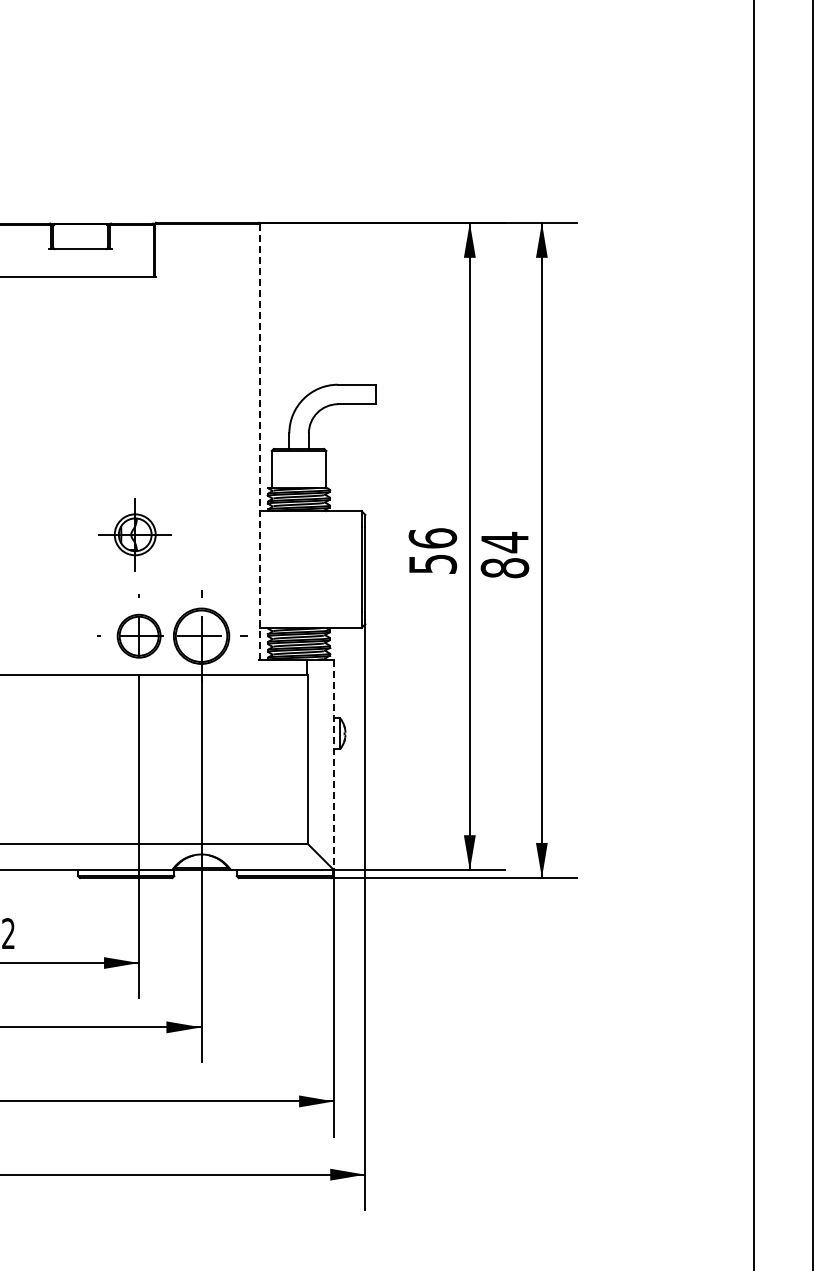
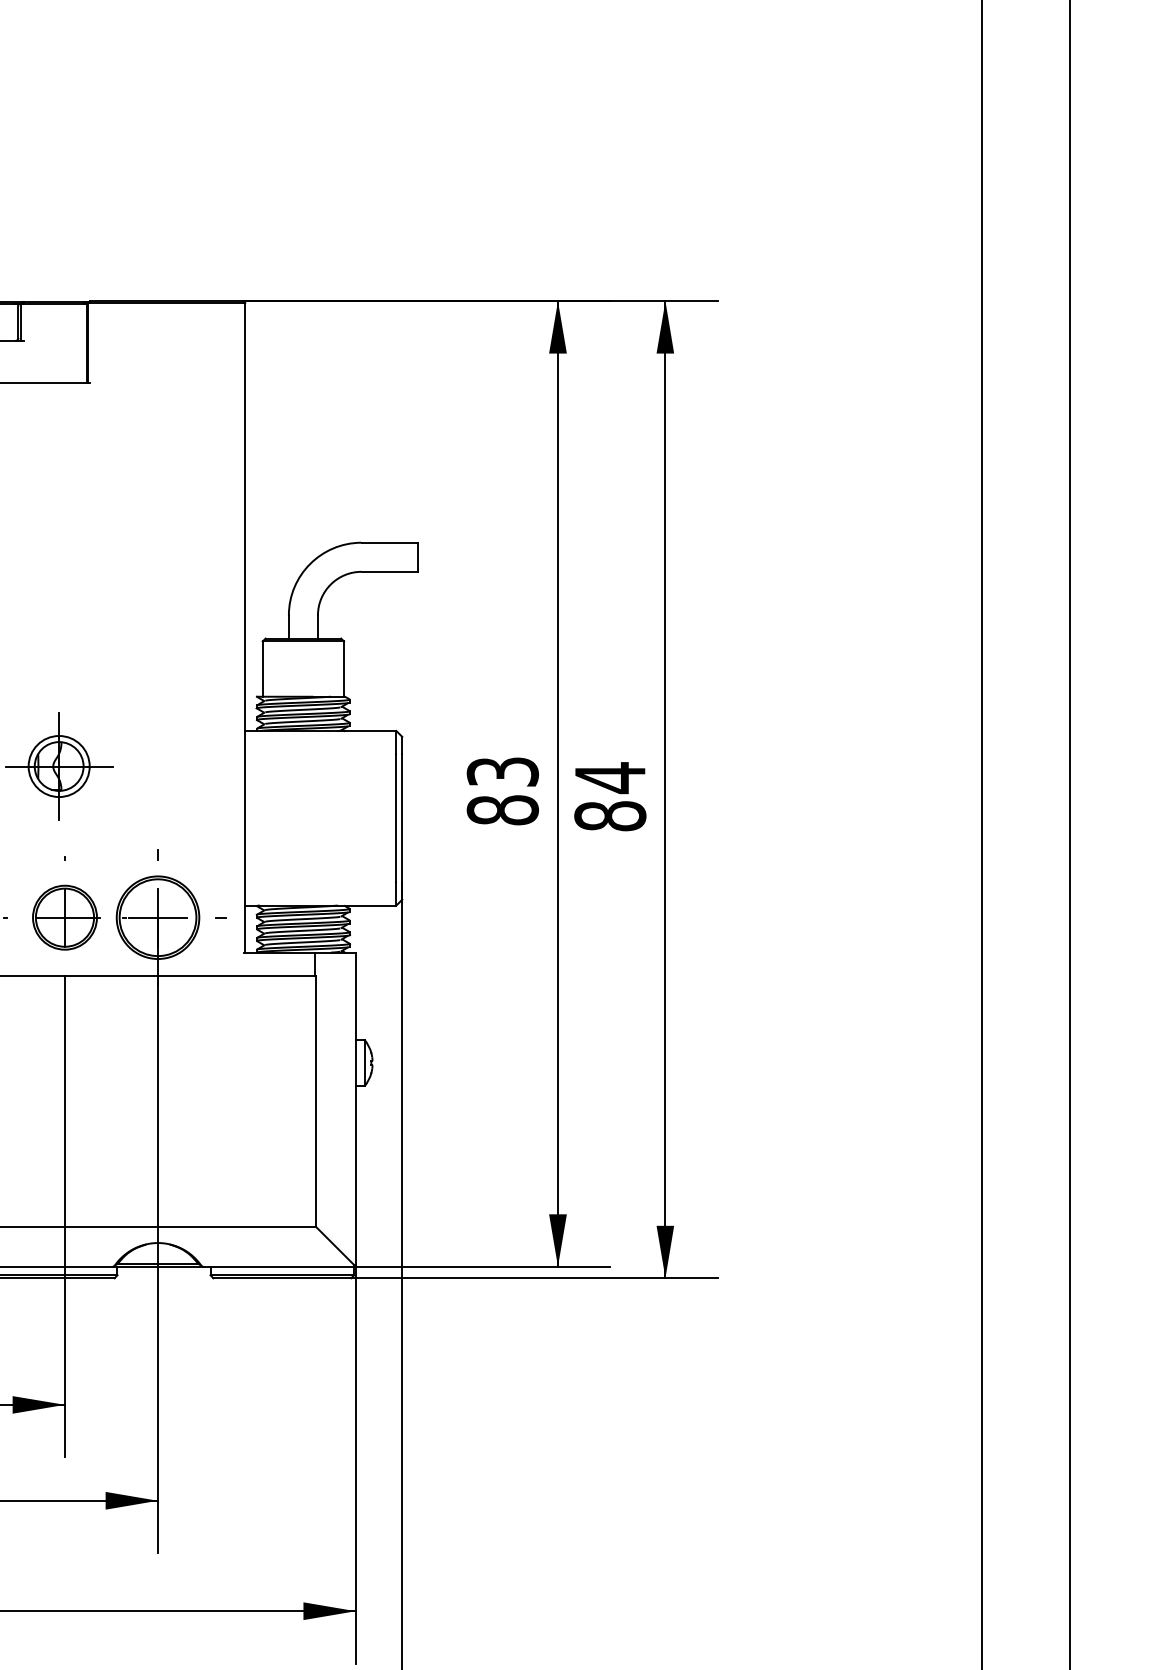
line: (260, 441) -> (245, 627), dashed -> solid
text: (432, 551) -> (502, 791), 56 -> 83
line: (334, 764) -> (356, 1108), dashed -> solid

